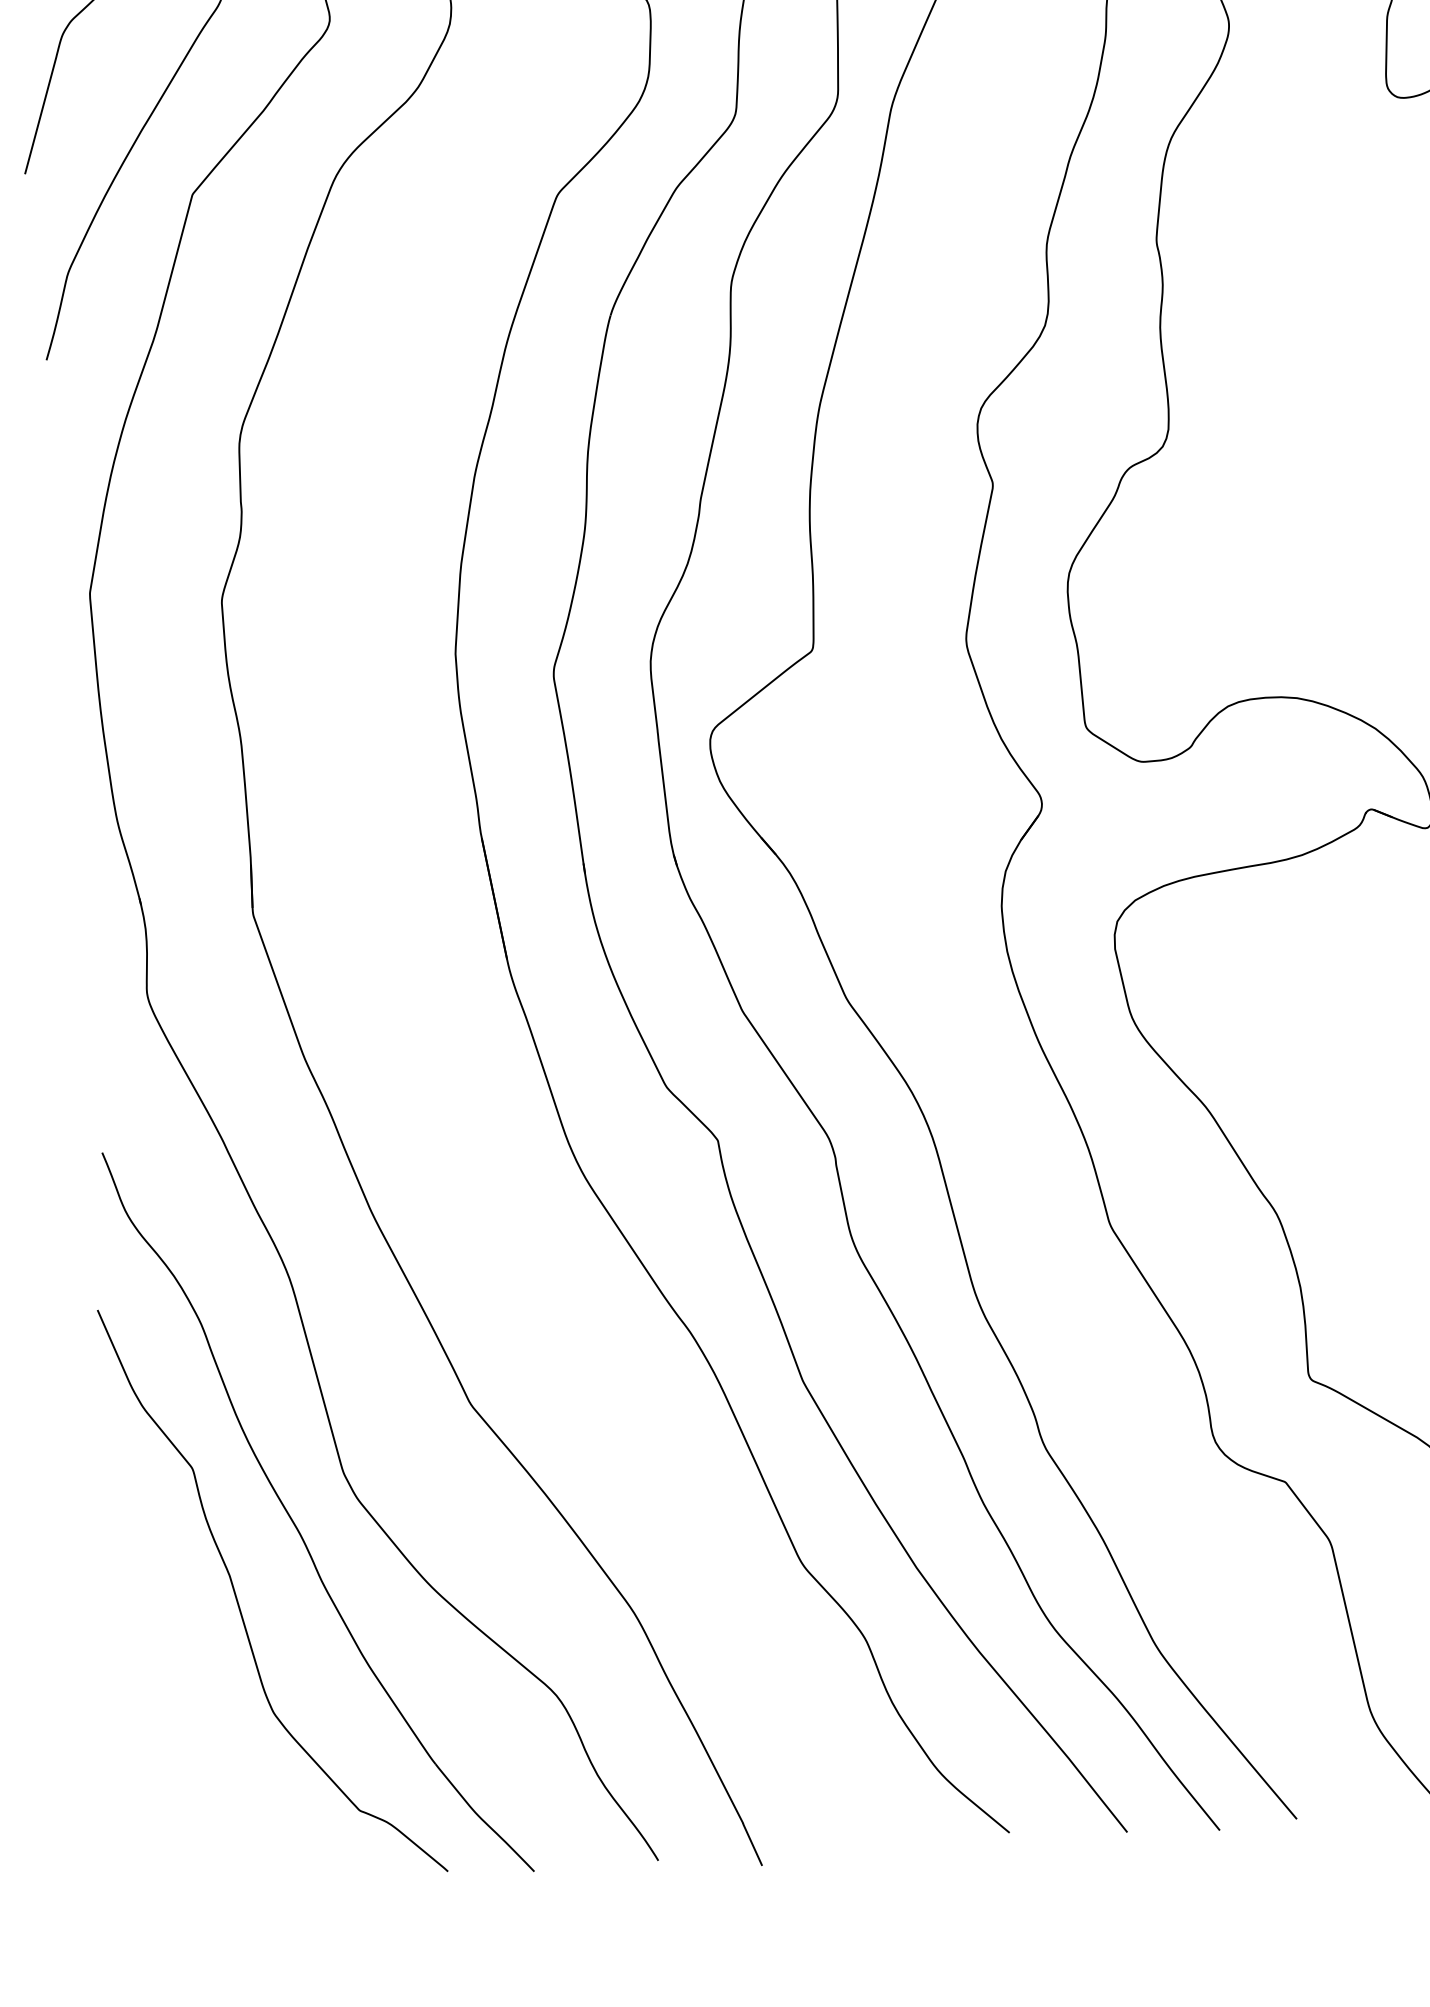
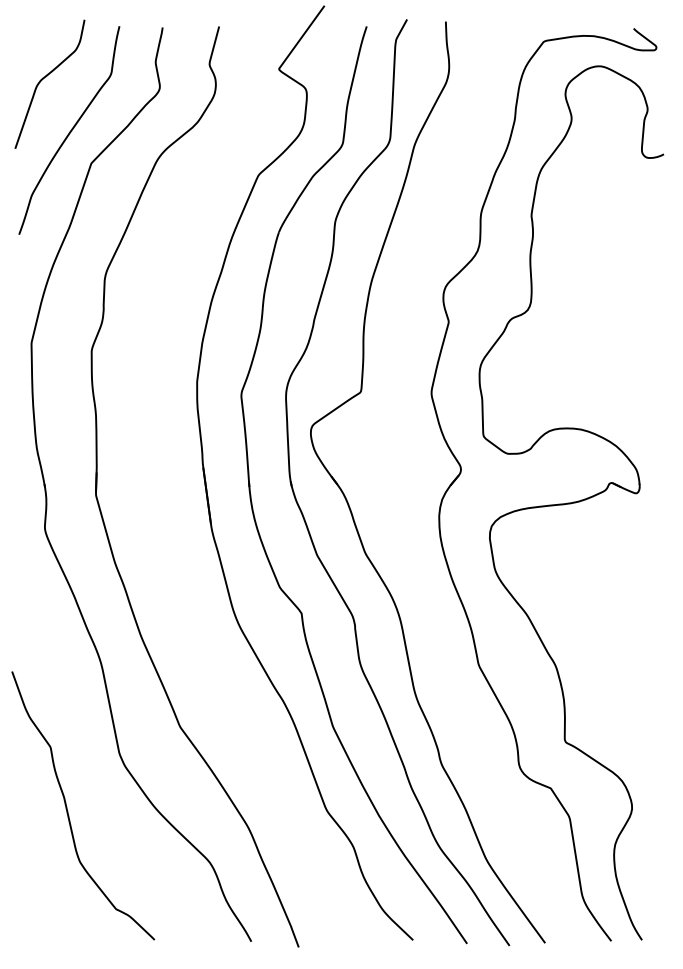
part: (296, 1523) -> (96, 775), removed

